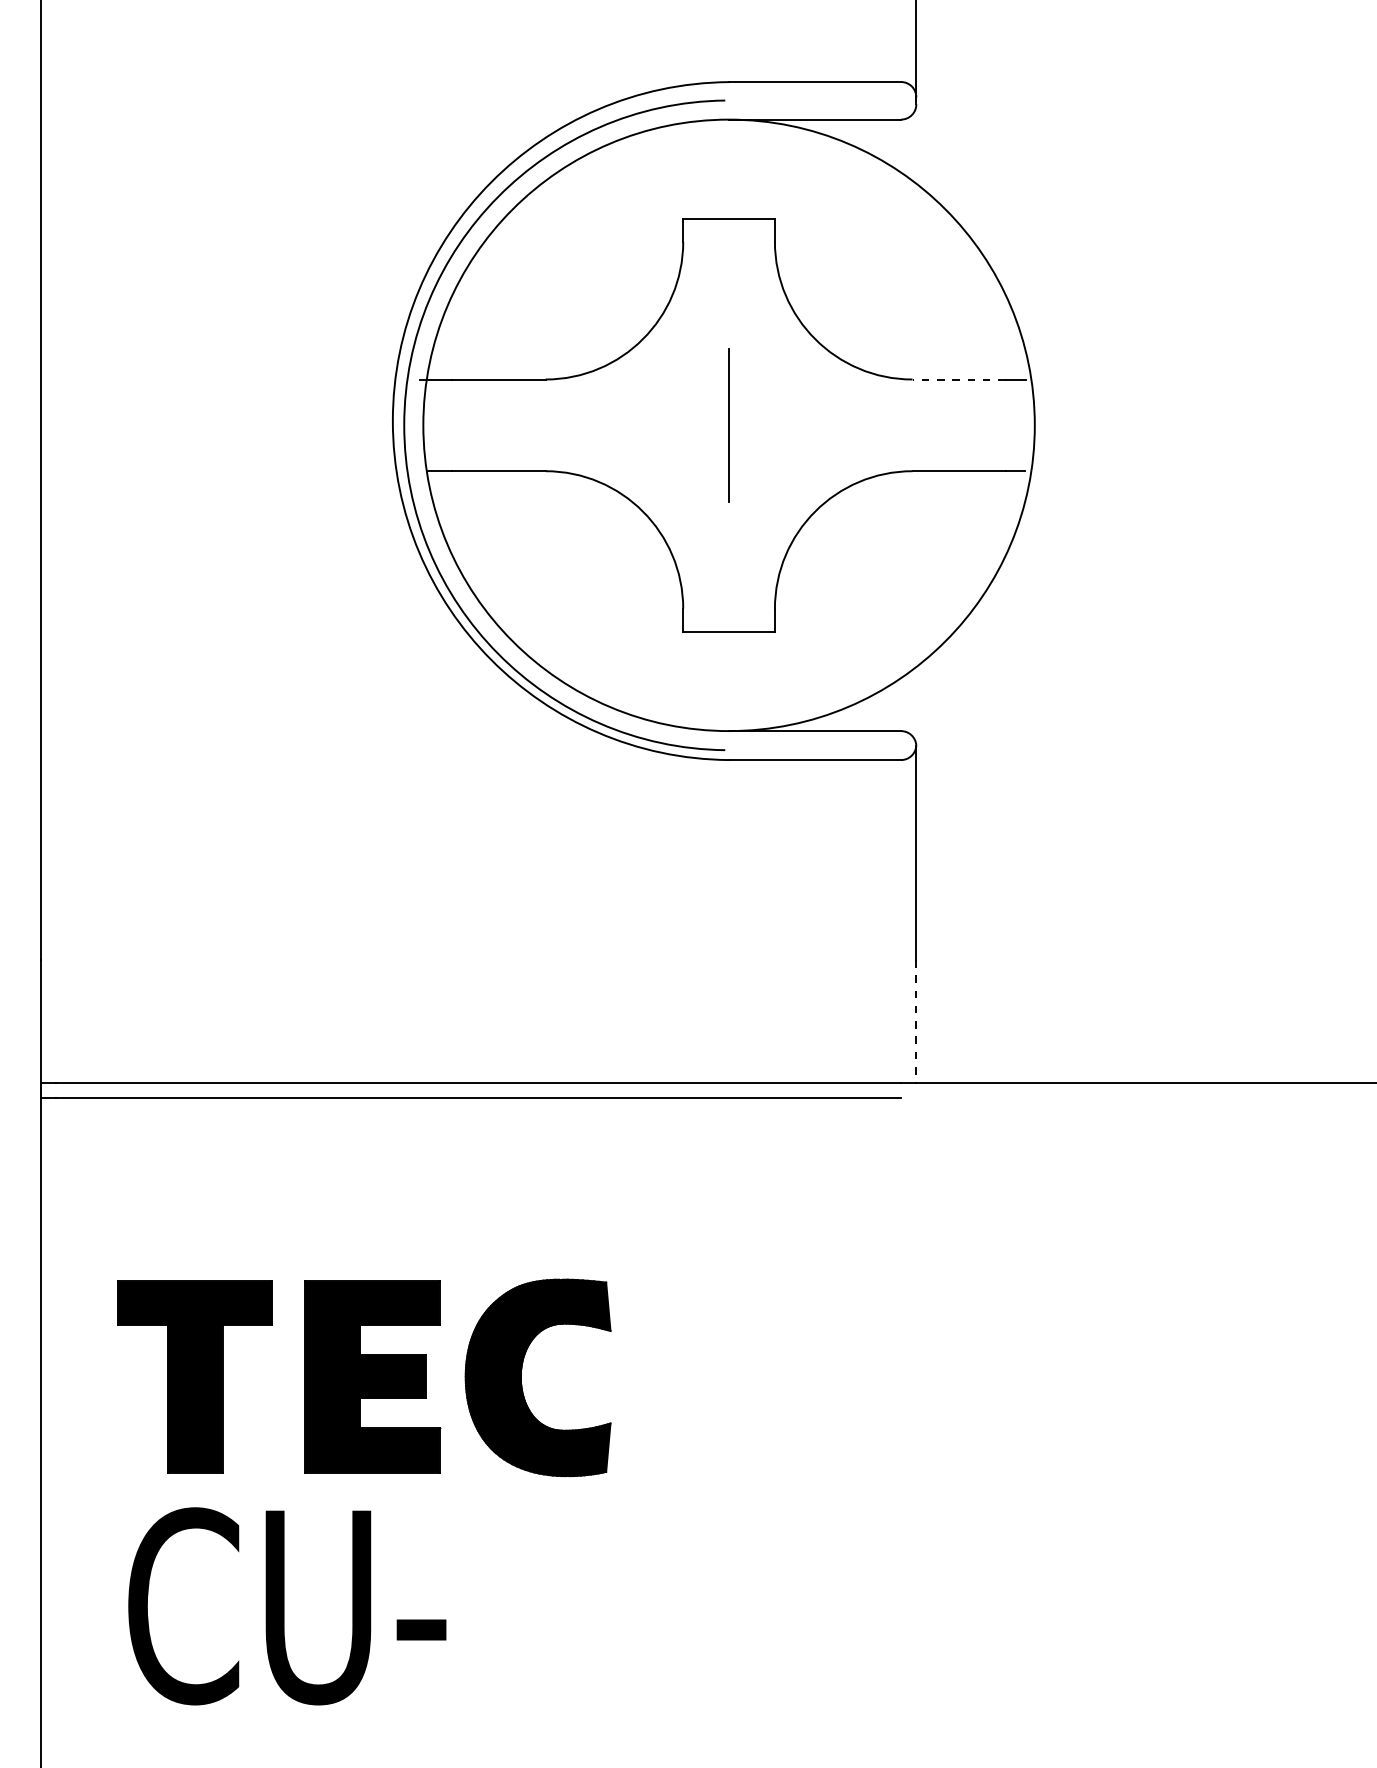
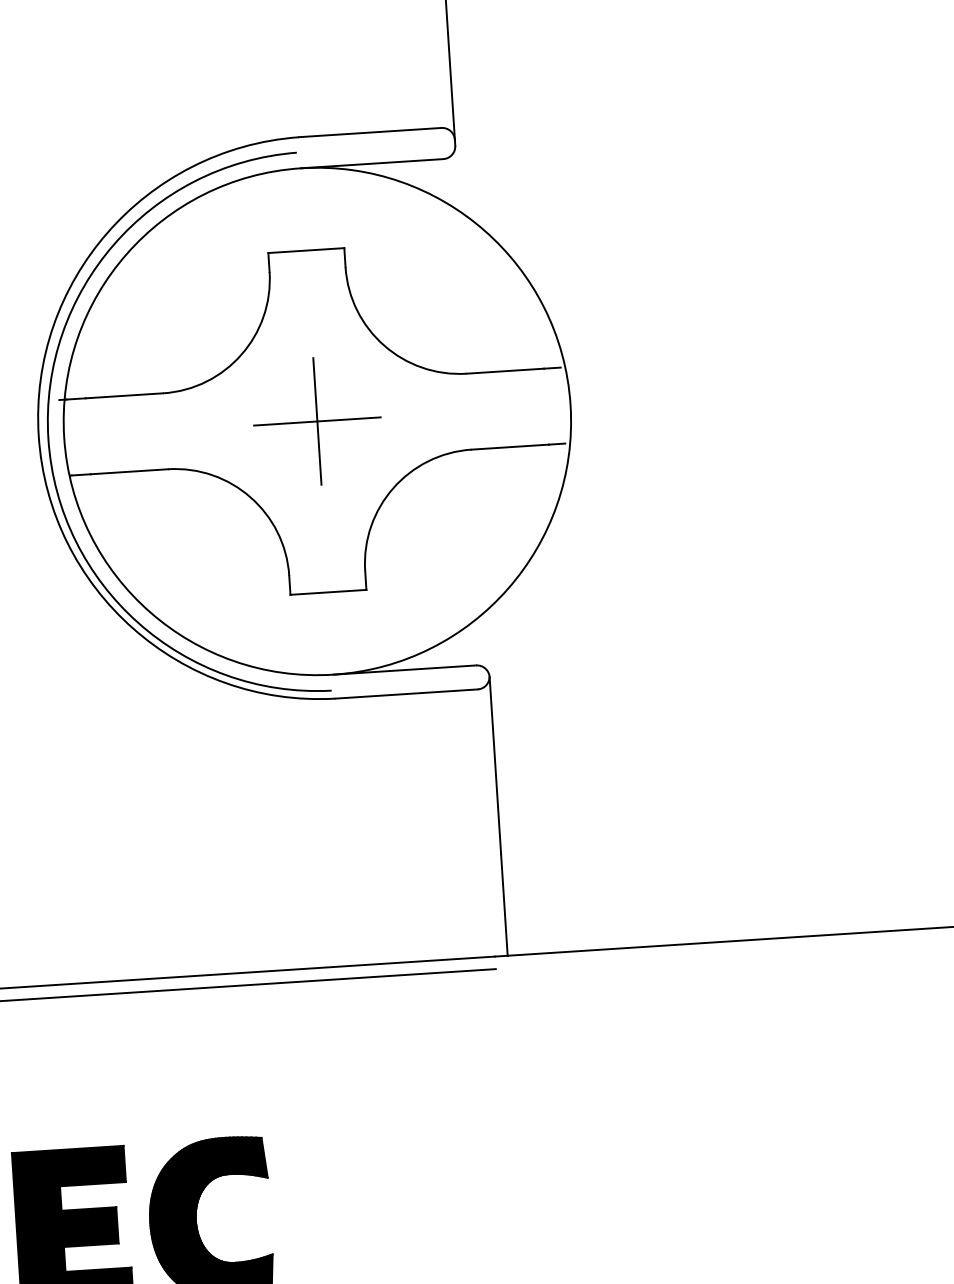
line: (959, 379) -> (505, 371), dashed -> solid
line: (728, 425) -> (316, 421), added
line: (916, 1021) -> (504, 905), dashed -> solid

